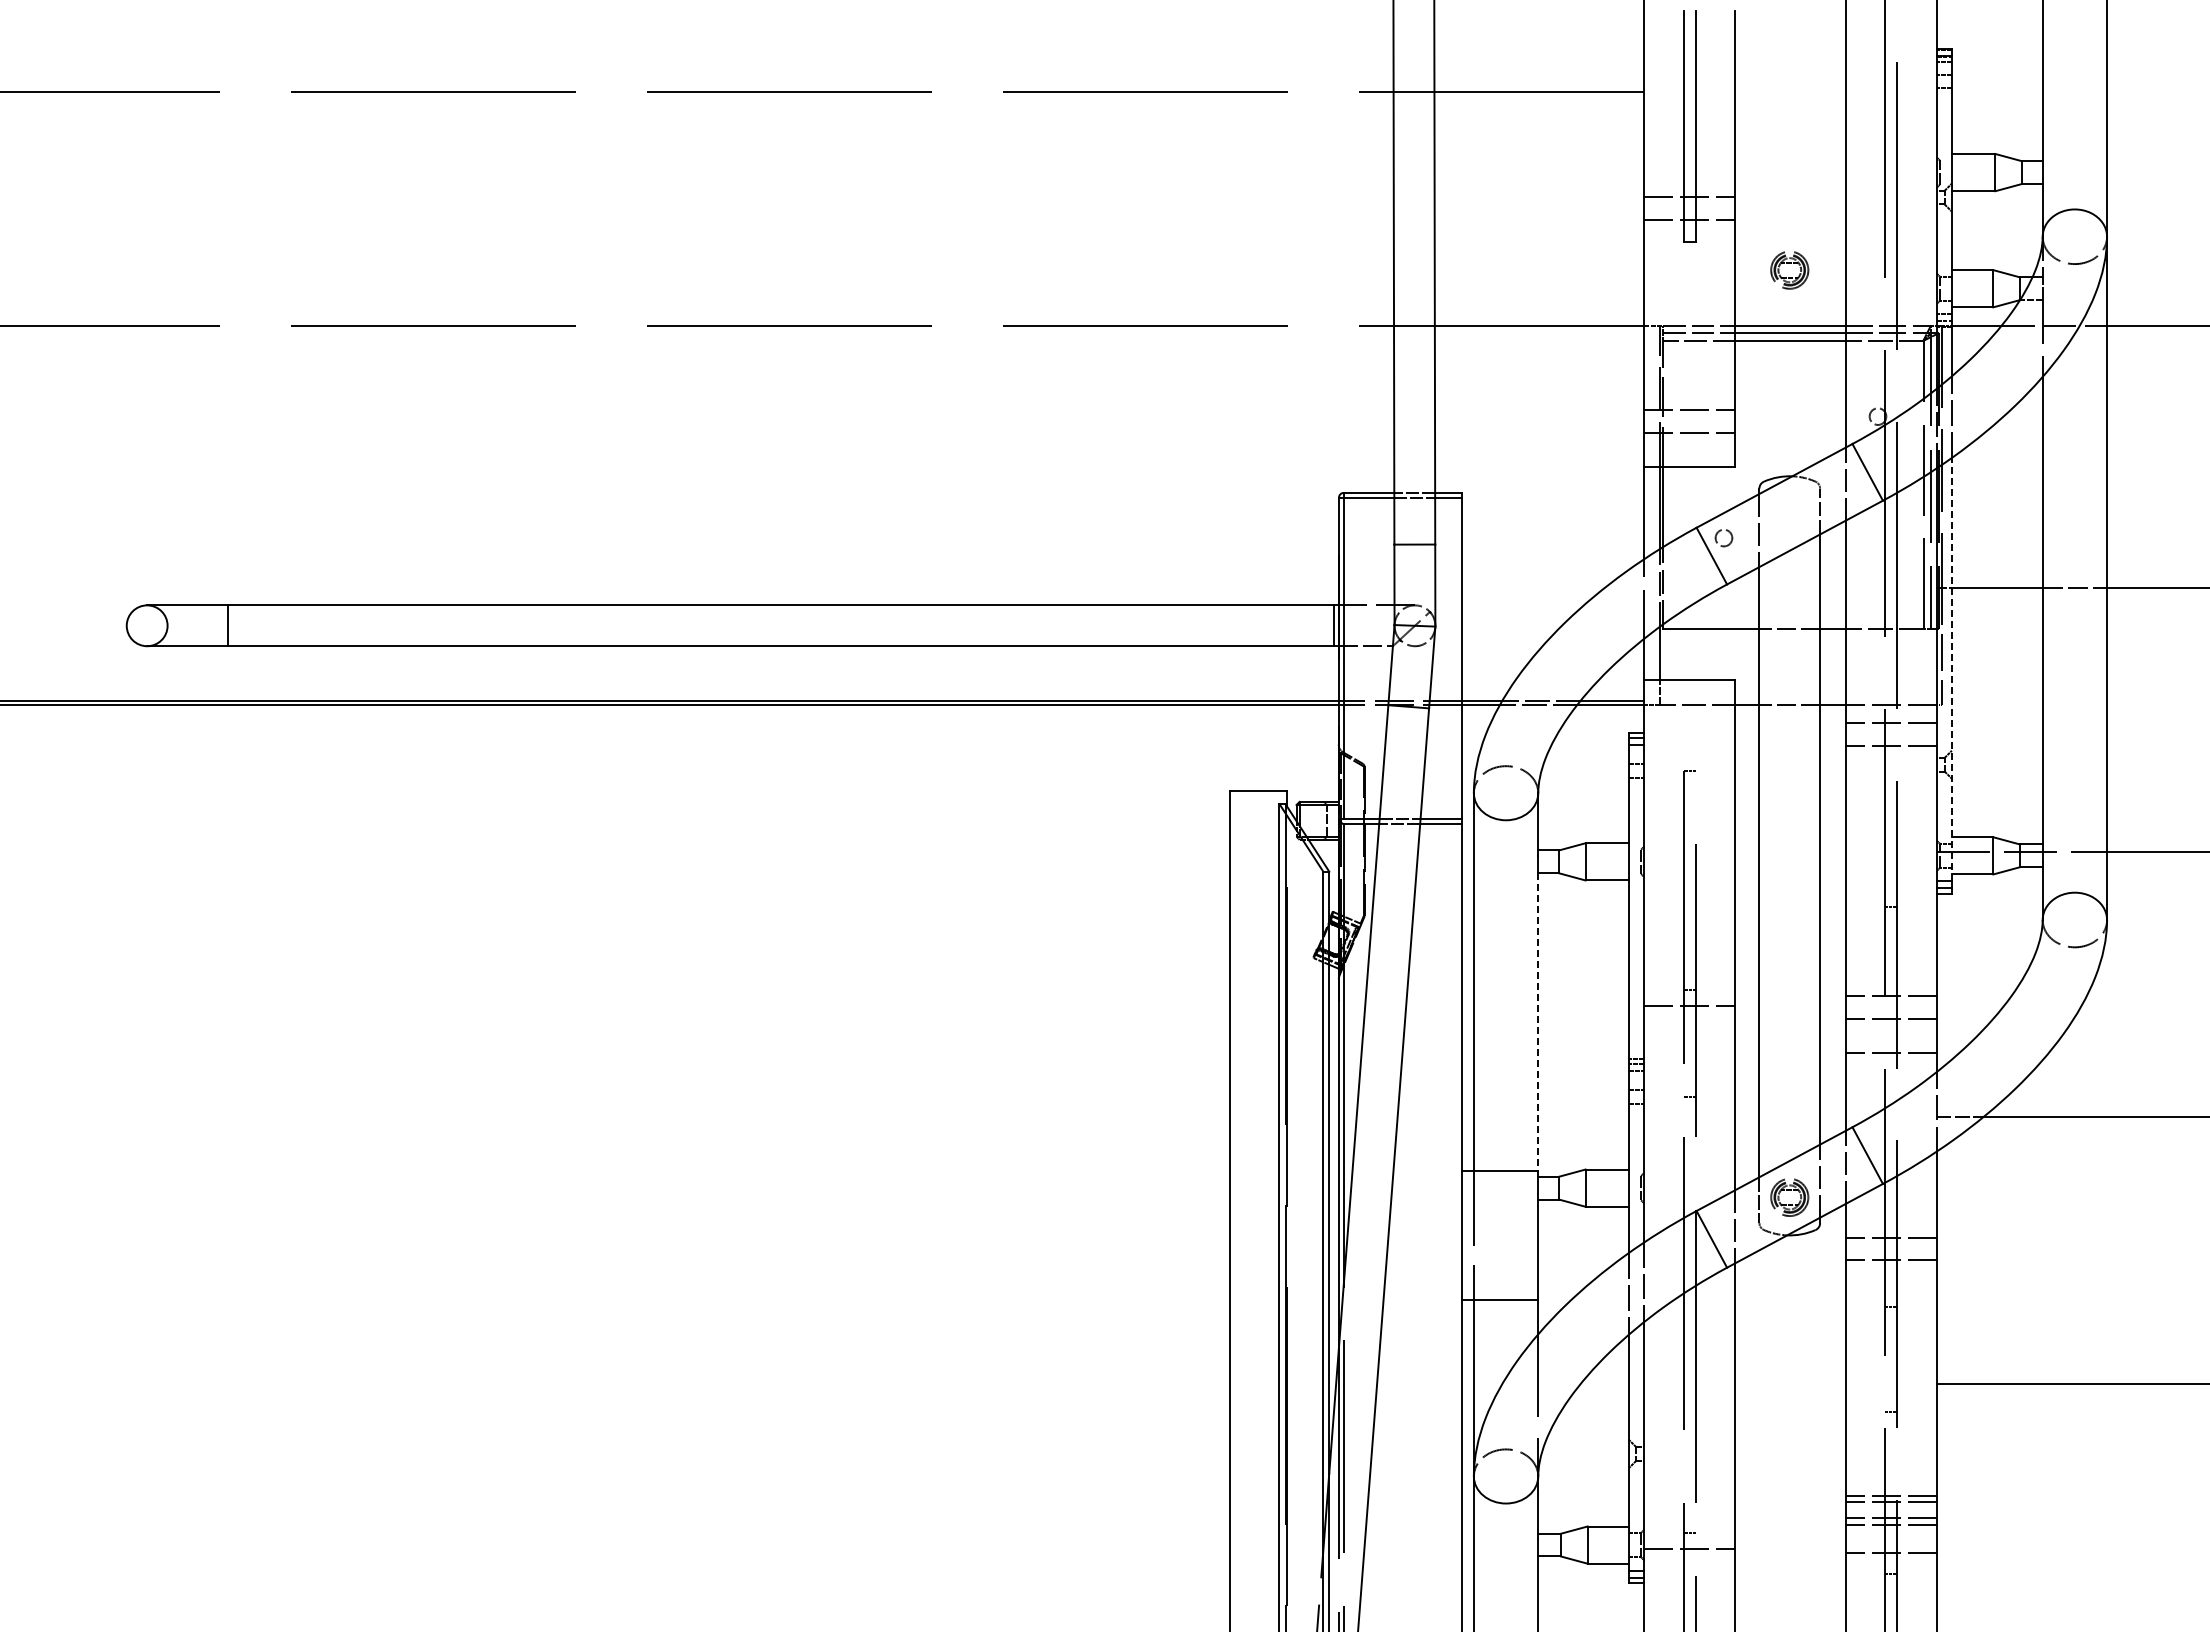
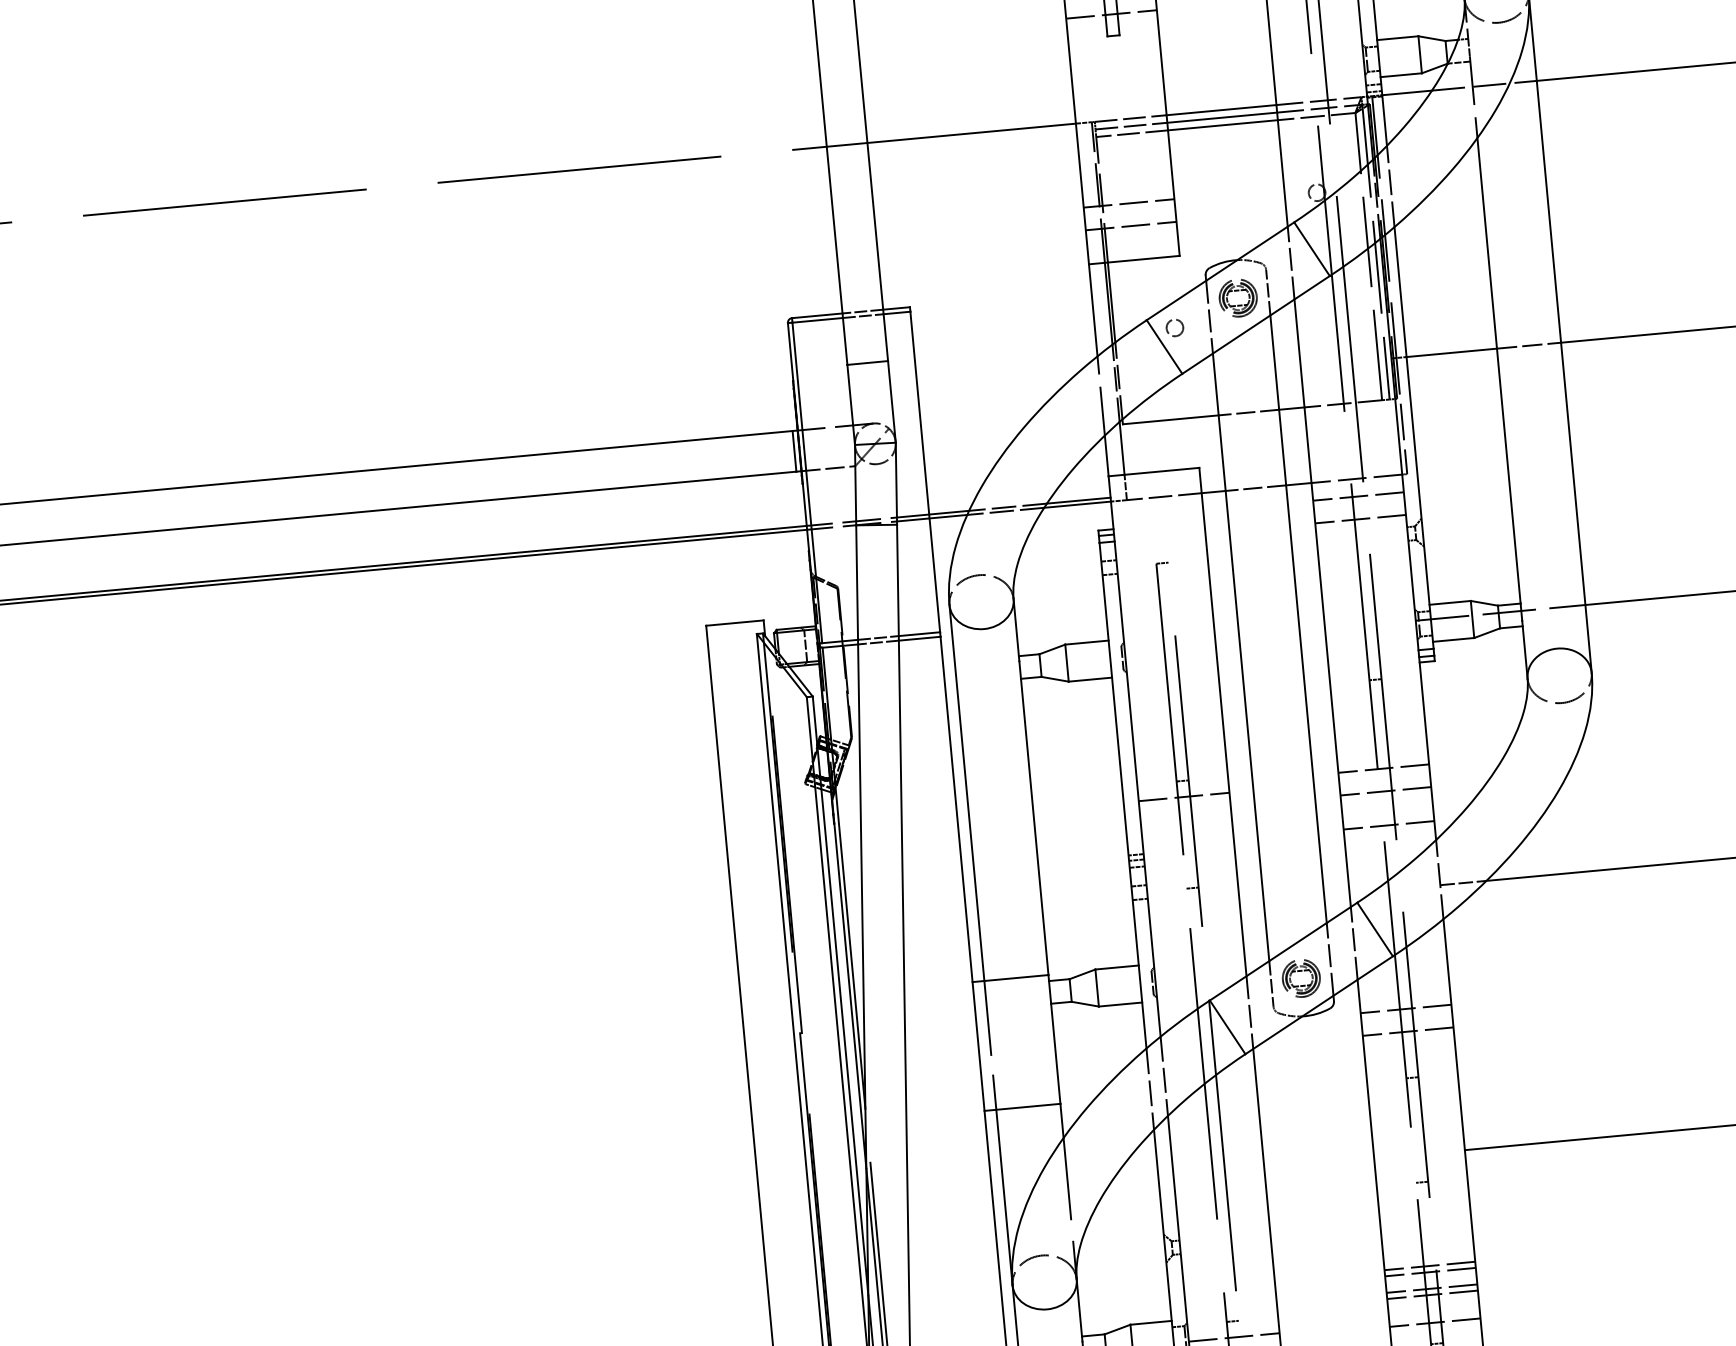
part: (1789, 263) -> (1237, 291), moved
line: (1951, 669) -> (1413, 437), dashed -> solid
line: (1538, 1021) -> (1034, 826), dashed -> solid

